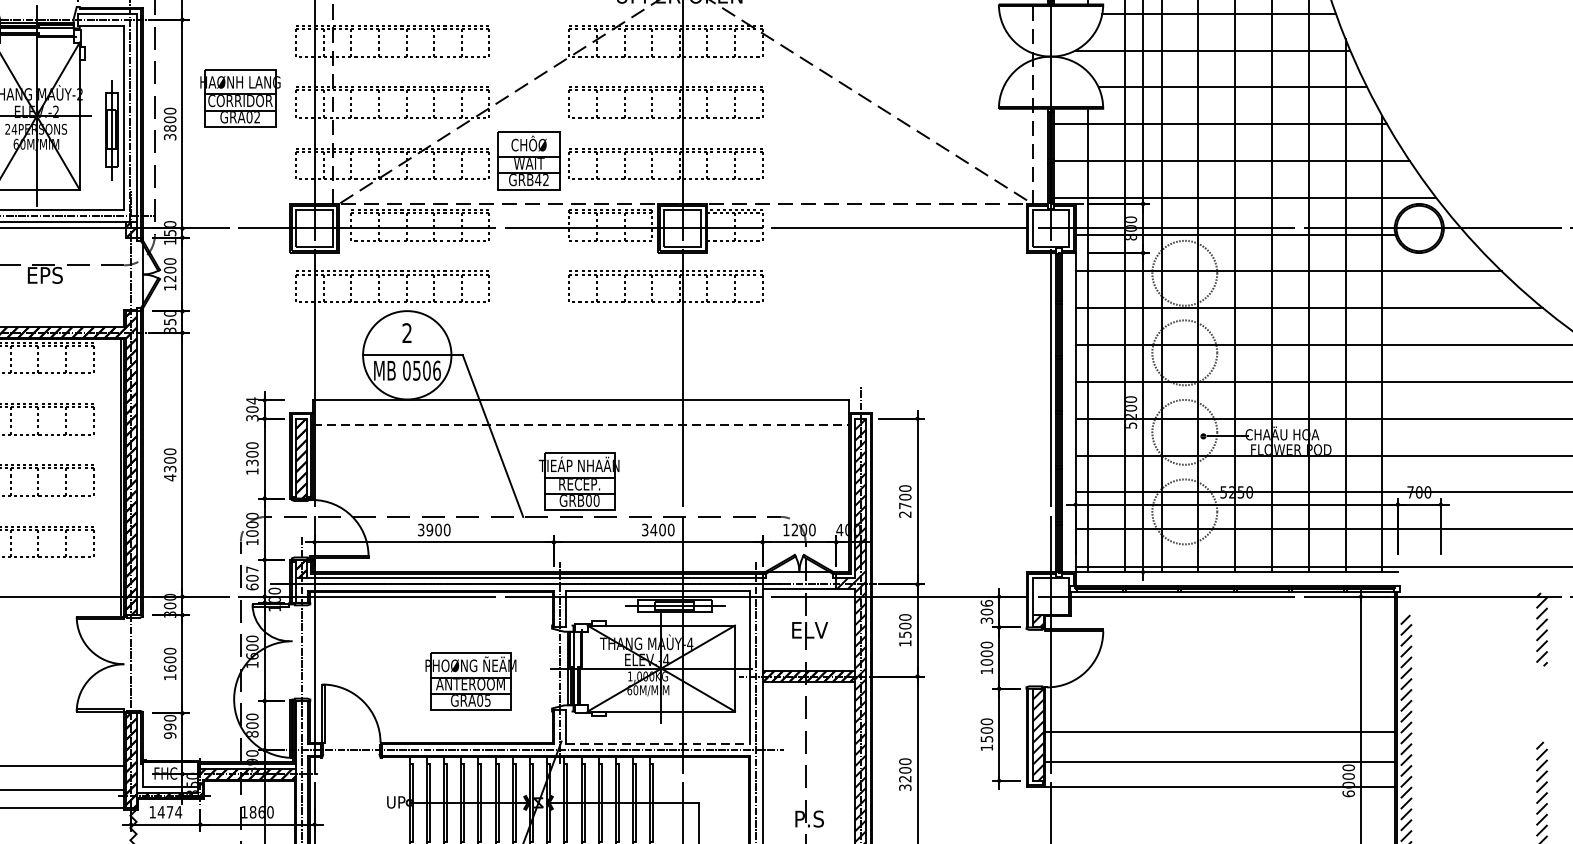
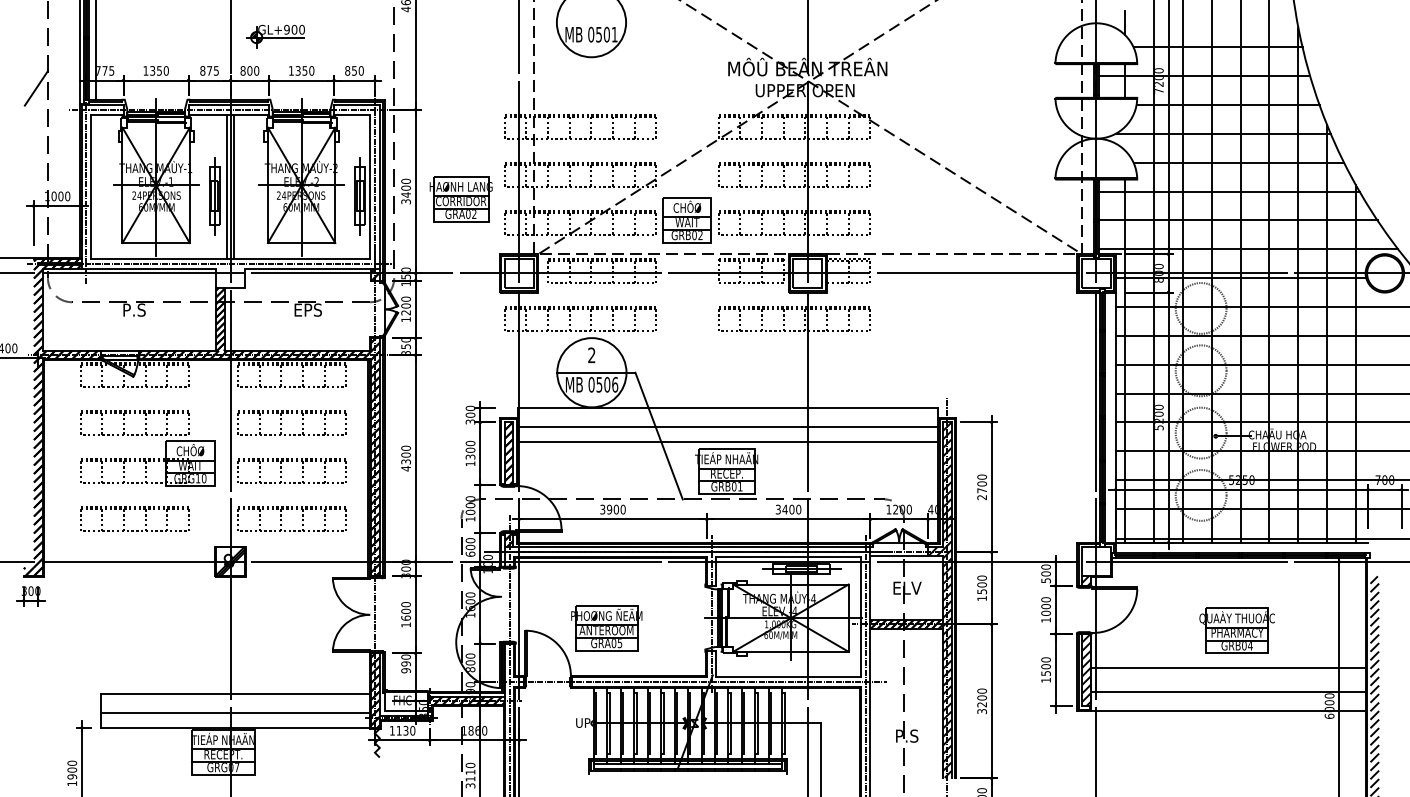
part: (239, 98) -> (460, 199), moved
text: (169, 127) -> (405, 194), 3800 -> 3400
text: (538, 180) -> (694, 235), GRB42 -> GRB02
text: (252, 400) -> (470, 408), 304 -> 300
line: (581, 425) -> (728, 427), dashed -> solid
line: (581, 443) -> (728, 441), added
text: (596, 500) -> (740, 486), GRB00 -> GRB01
text: (252, 569) -> (470, 540), 607 -> 600
text: (986, 611) -> (1045, 573), 306 -> 500
part: (470, 681) -> (606, 628), moved
part: (1229, 684) -> (1236, 630), added
line: (659, 744) -> (789, 677), dashed -> solid
text: (169, 811) -> (405, 730), 1474 -> 1130

